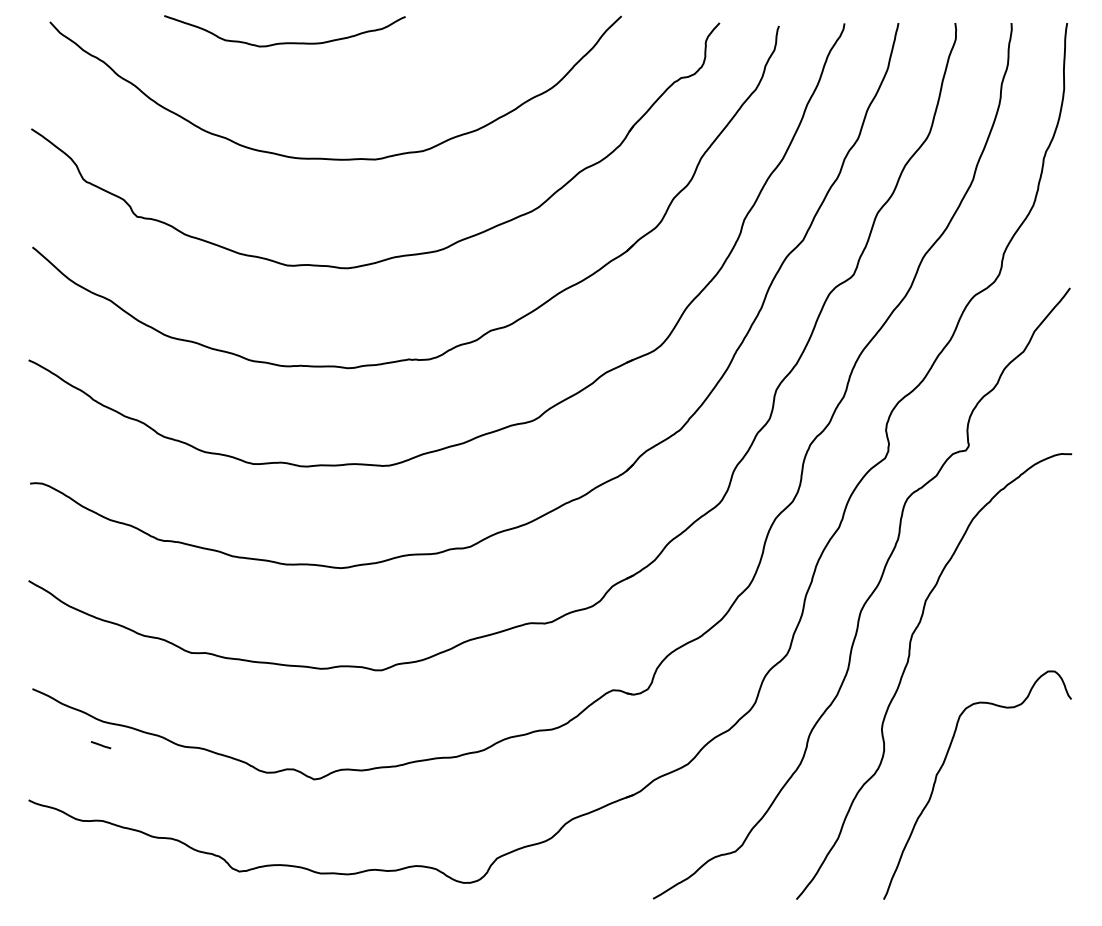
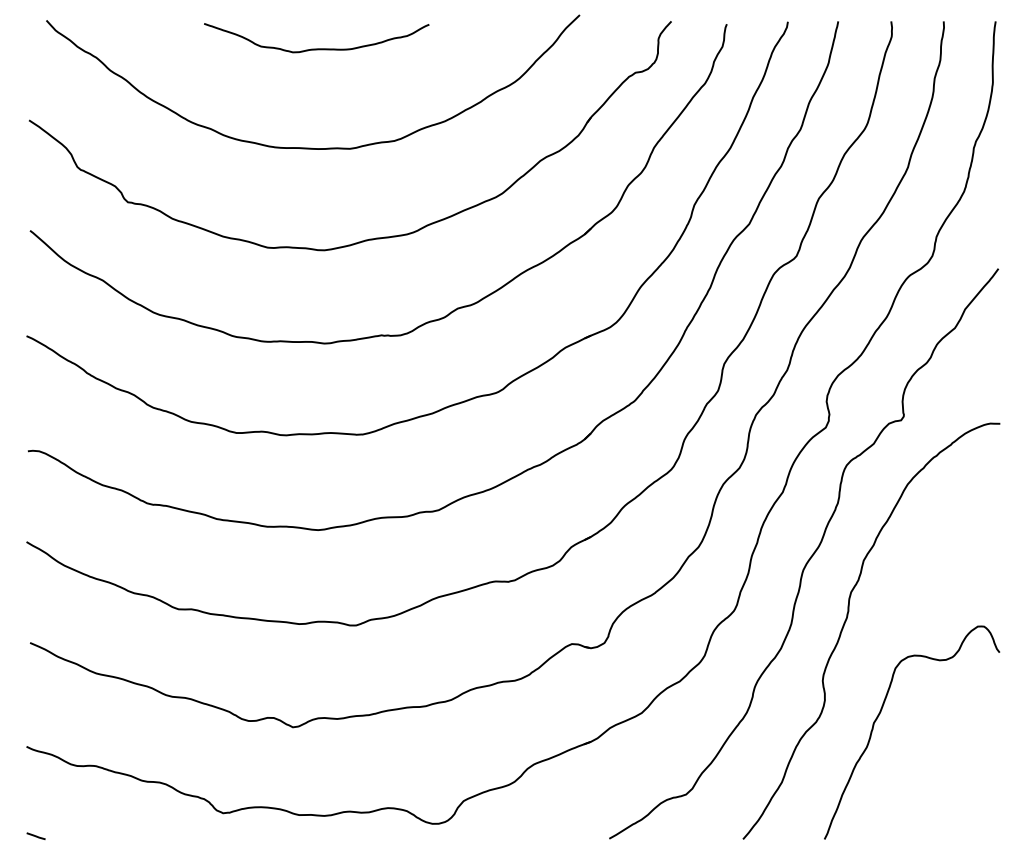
curve: (284, 42) -> (316, 48), moved
line: (100, 744) -> (35, 835), moved

